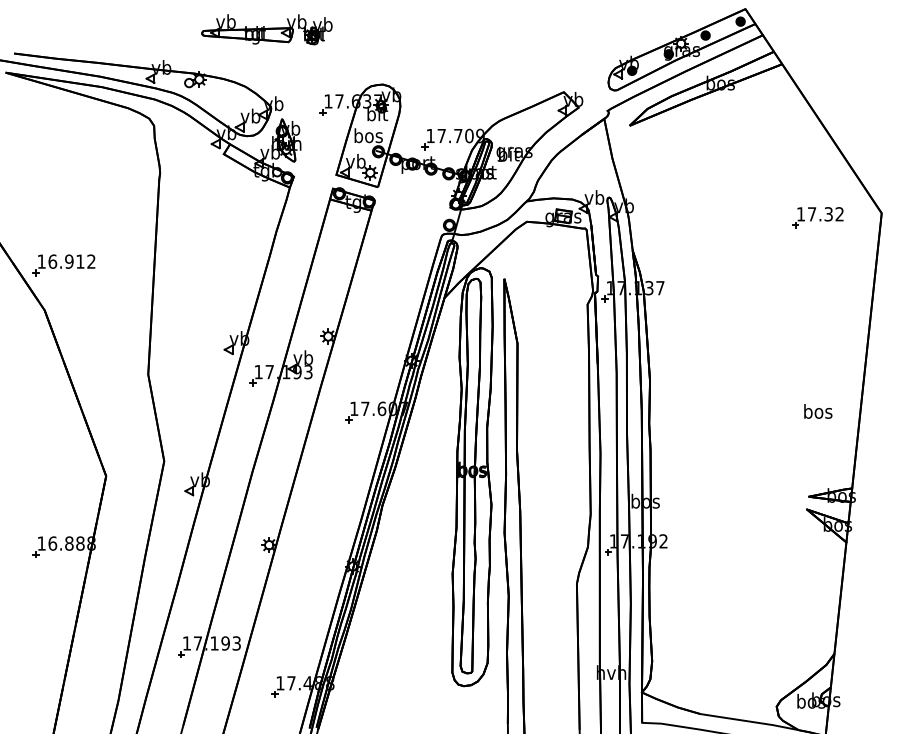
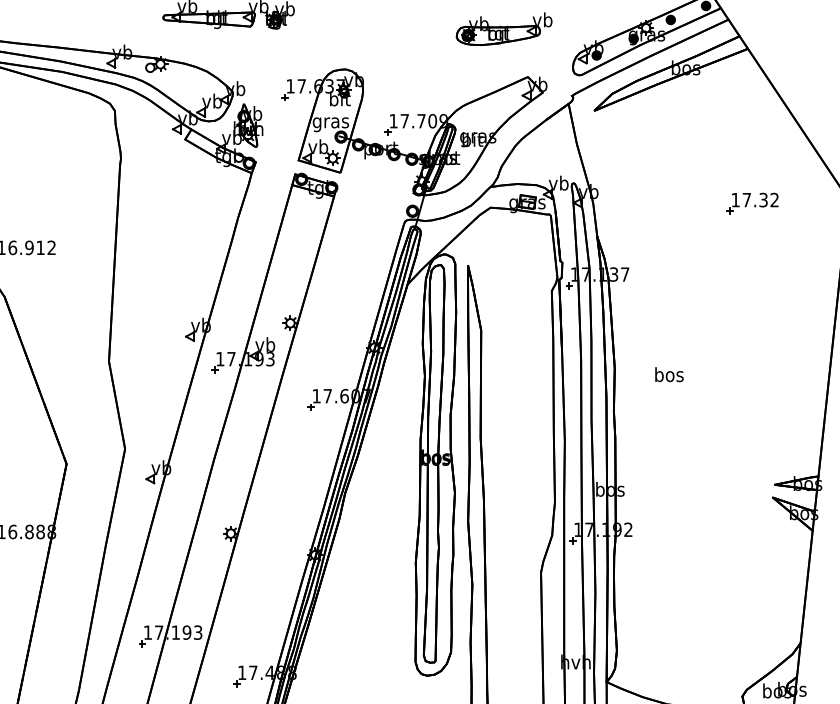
part: (540, 44) -> (504, 28), added
text: (368, 137) -> (330, 122), bos -> gras
part: (817, 217) -> (752, 203), moved
text: (818, 411) -> (669, 374), moved

